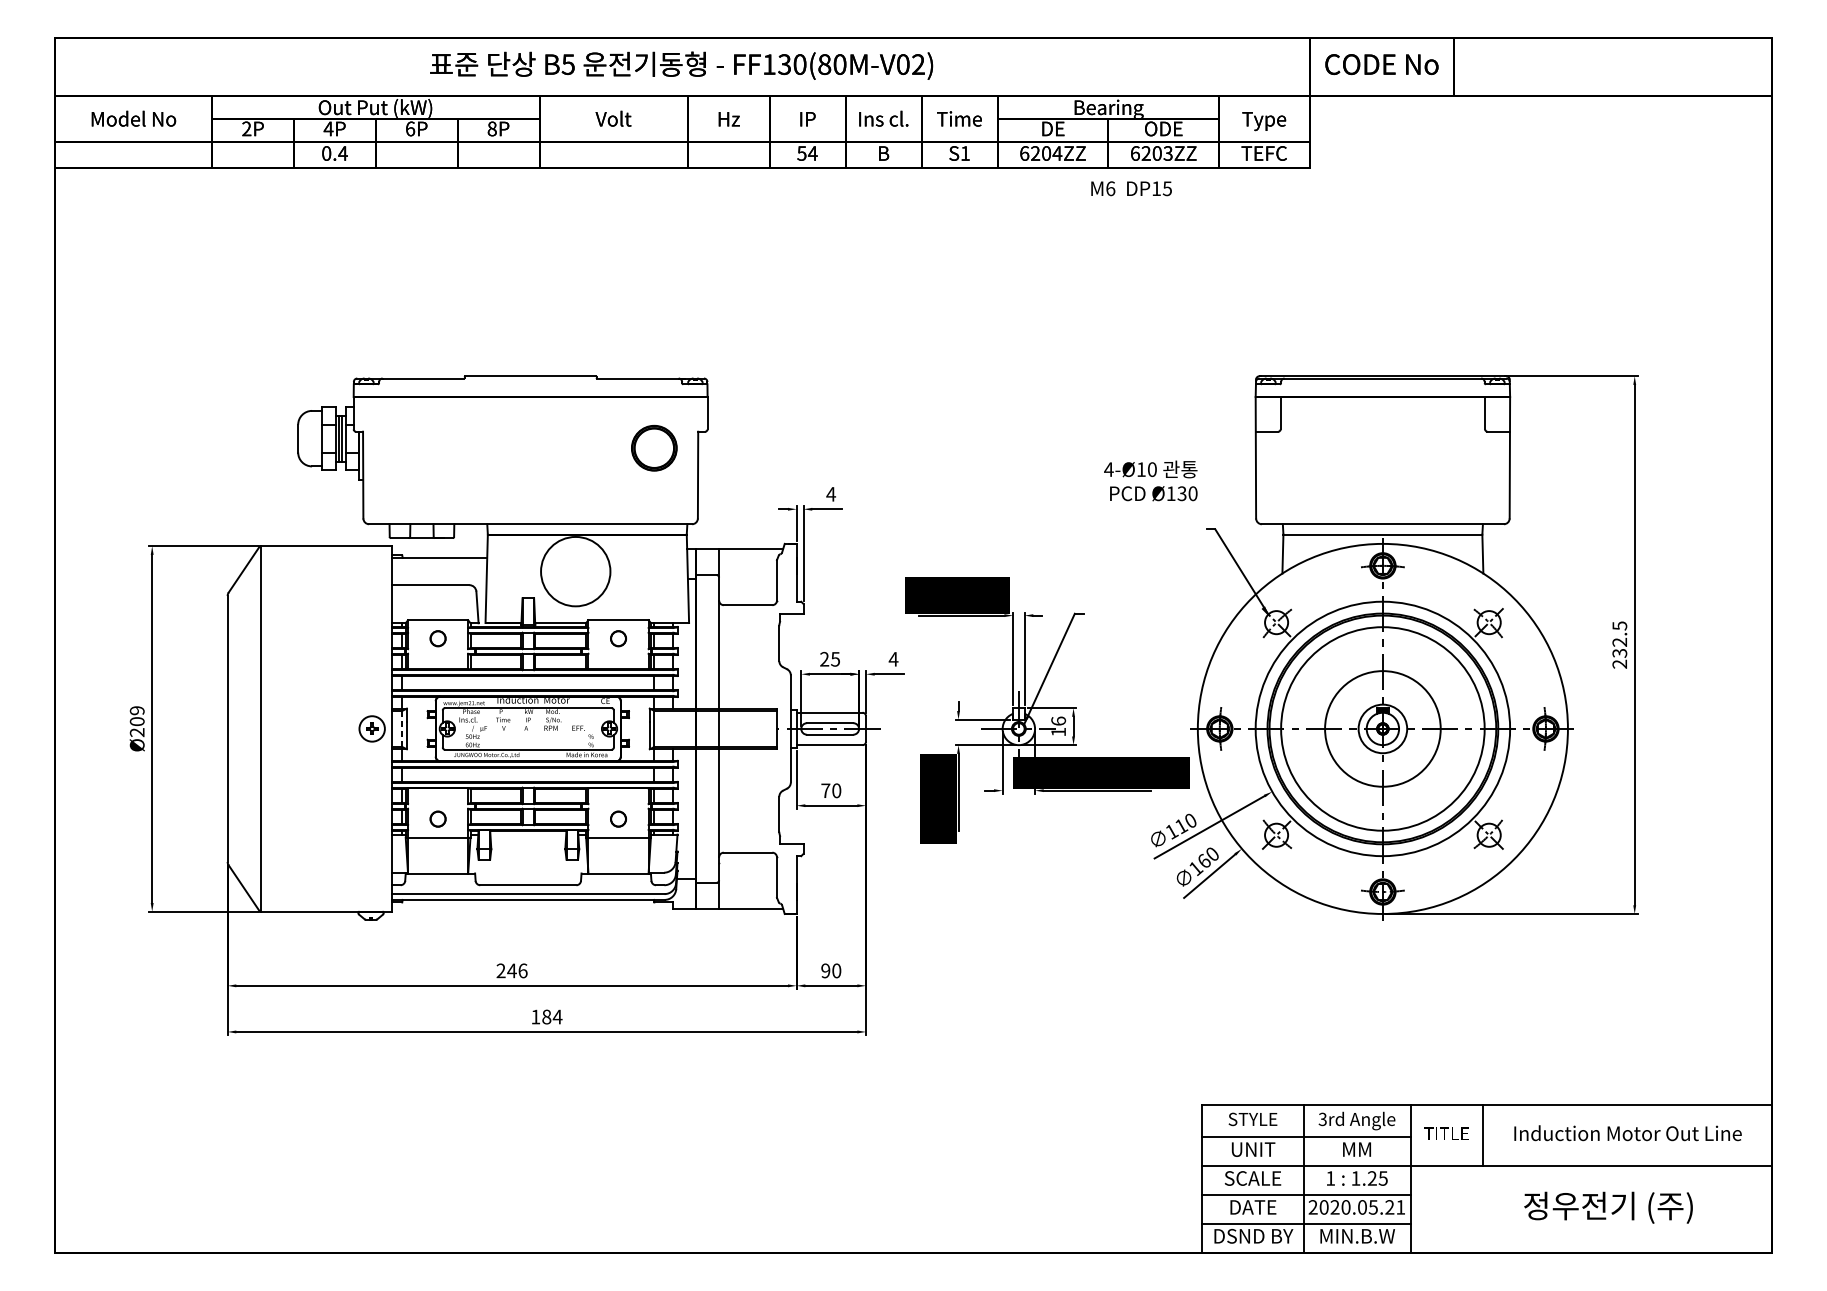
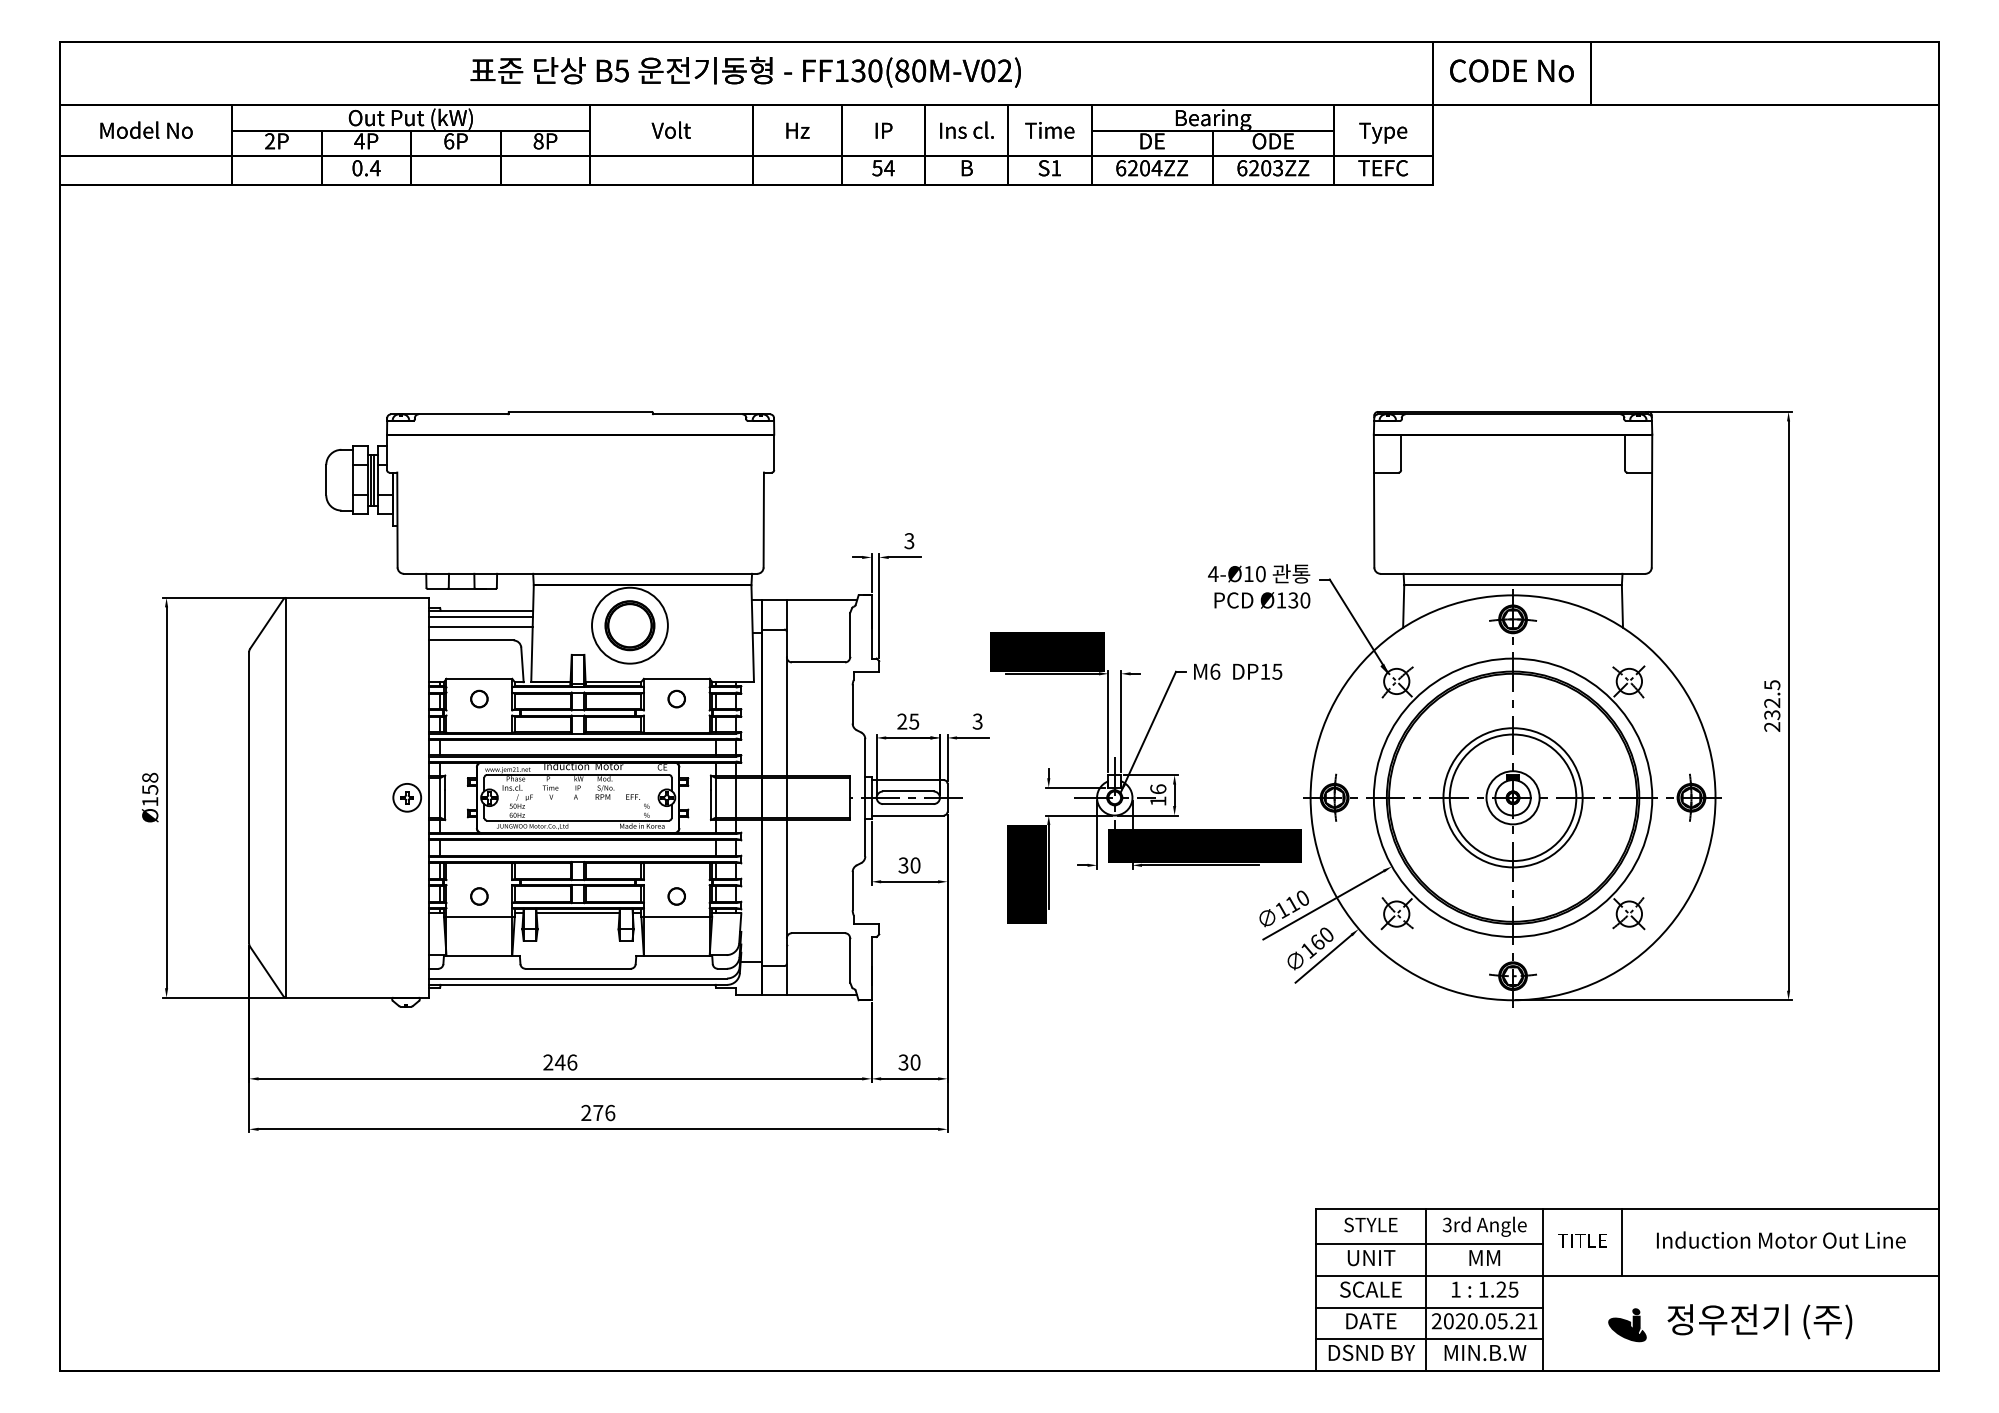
text: (1131, 188) -> (1238, 671), moved
part: (653, 448) -> (629, 625), moved
text: (1151, 480) -> (1259, 586), moved
text: (831, 494) -> (909, 541), 4 -> 3
line: (439, 564) -> (480, 617), added
line: (439, 572) -> (480, 626), added
text: (893, 659) -> (977, 721), 4 -> 3
text: (137, 721) -> (150, 789), Ø209 -> Ø158
line: (402, 728) -> (440, 797), dashed -> solid
line: (673, 728) -> (736, 797), added
circle: (1382, 728) -> (1512, 797), size x0.62
text: (825, 790) -> (903, 865), 70 -> 30
line: (527, 834) -> (577, 913), added
text: (825, 970) -> (903, 1062), 90 -> 30
text: (546, 1016) -> (598, 1112), 184 -> 276
part: (1487, 1211) -> (1627, 1325), added

